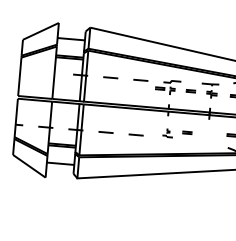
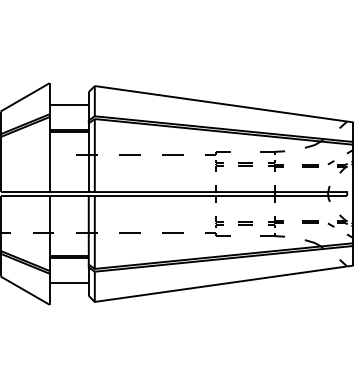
part: (160, 88) -> (201, 164), removed
part: (167, 133) -> (217, 226), size x1.67
part: (205, 136) -> (272, 226), added

